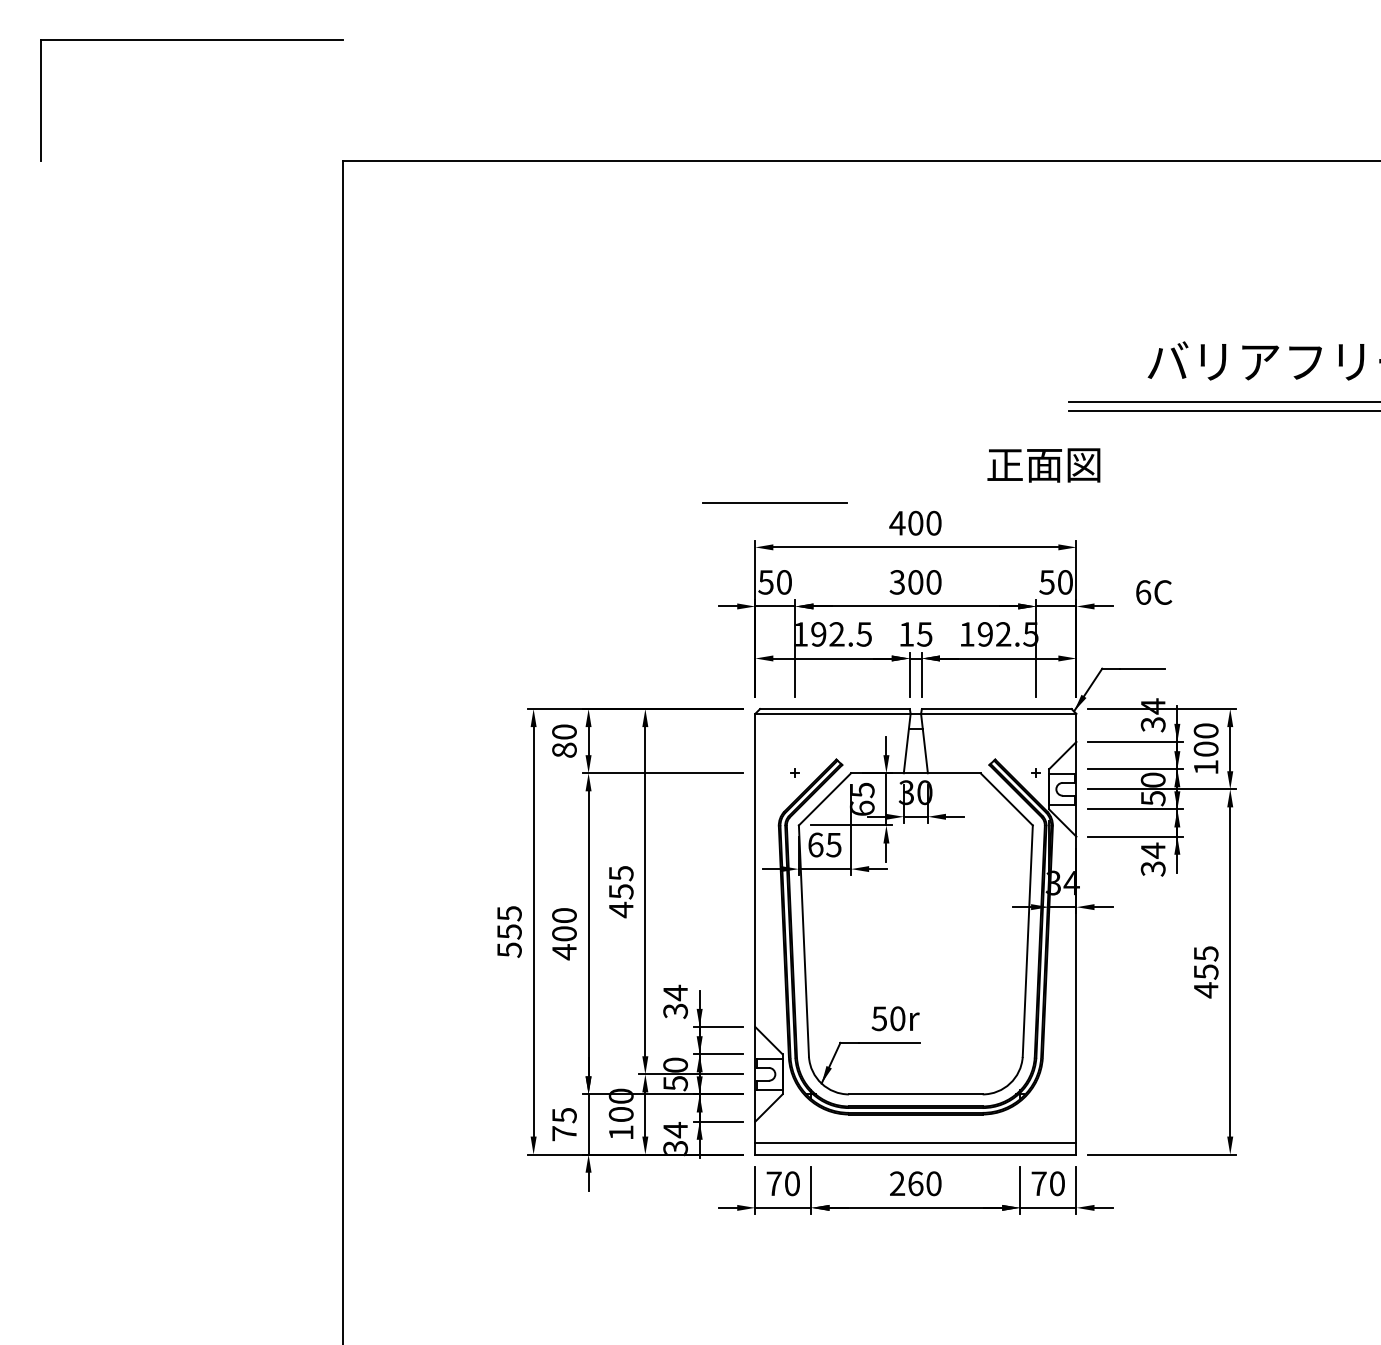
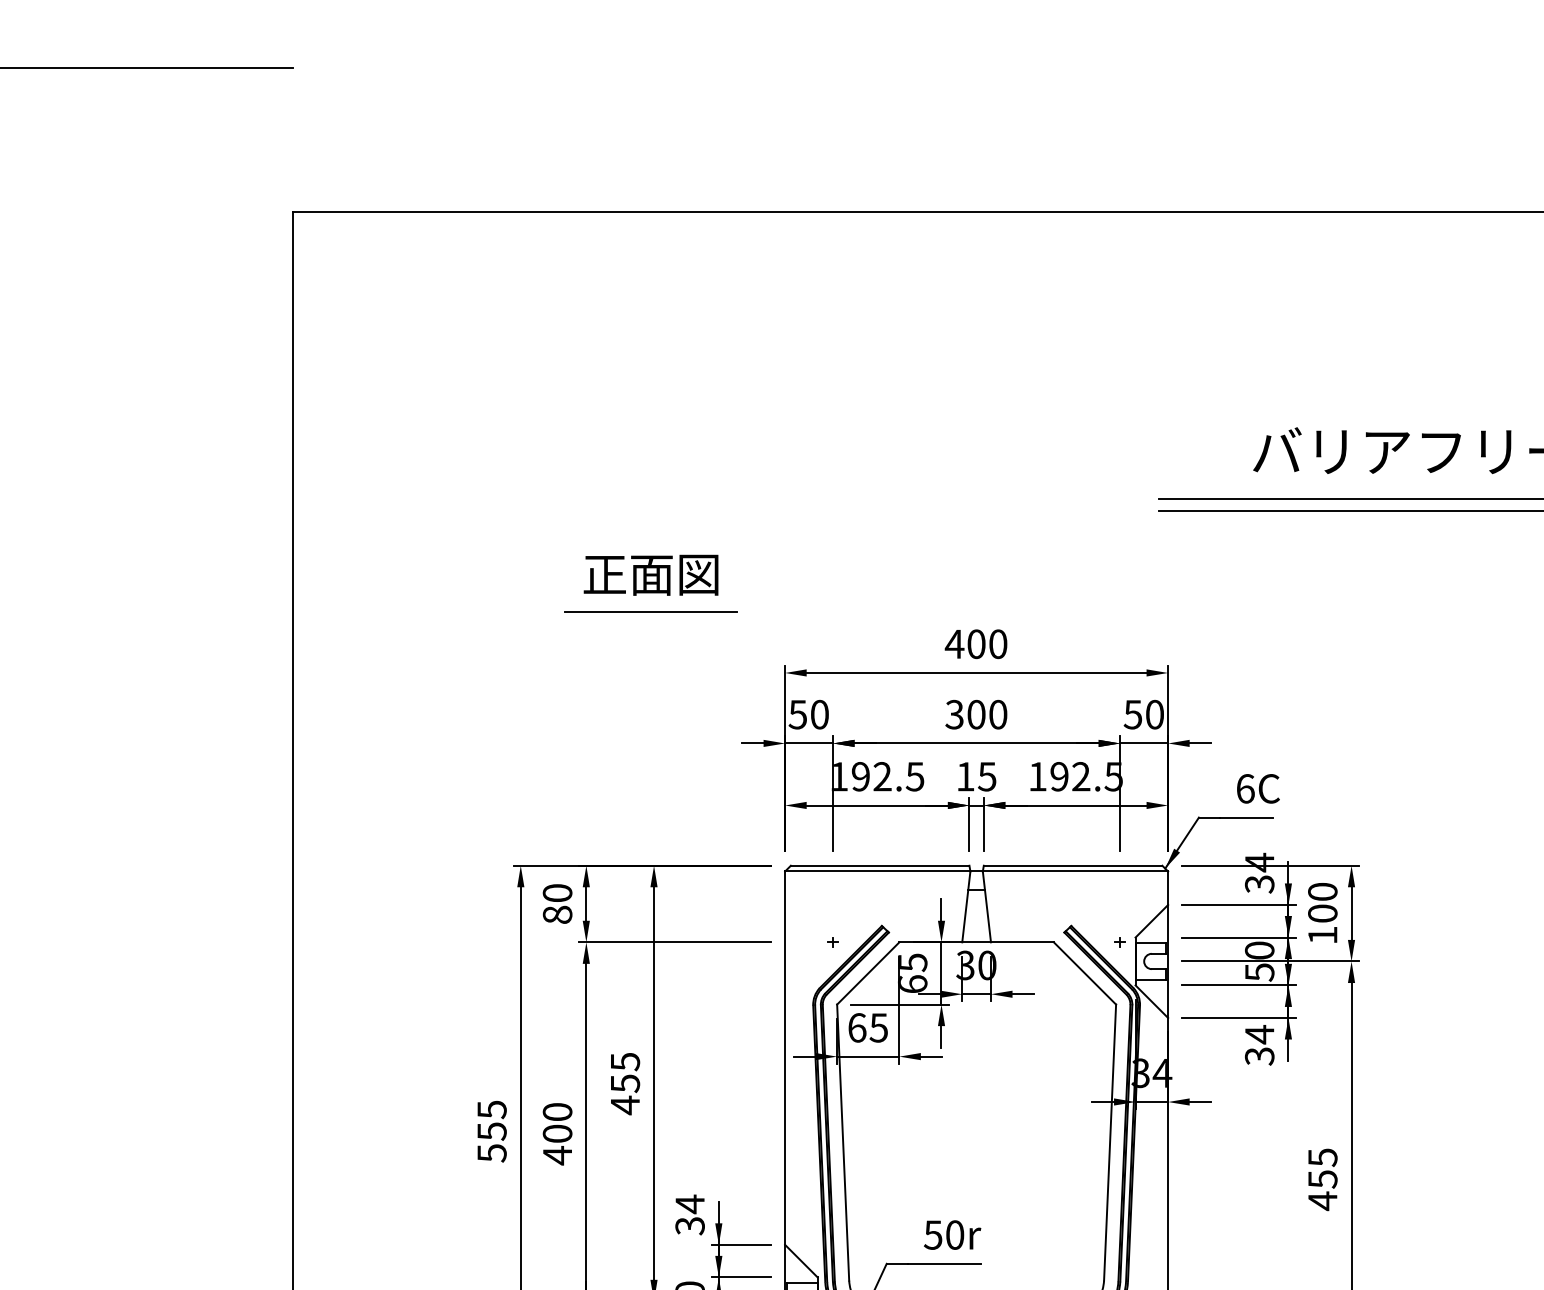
text: (1043, 465) -> (650, 575), moved
line: (774, 502) -> (650, 611), moved
text: (1154, 592) -> (1258, 788), moved

